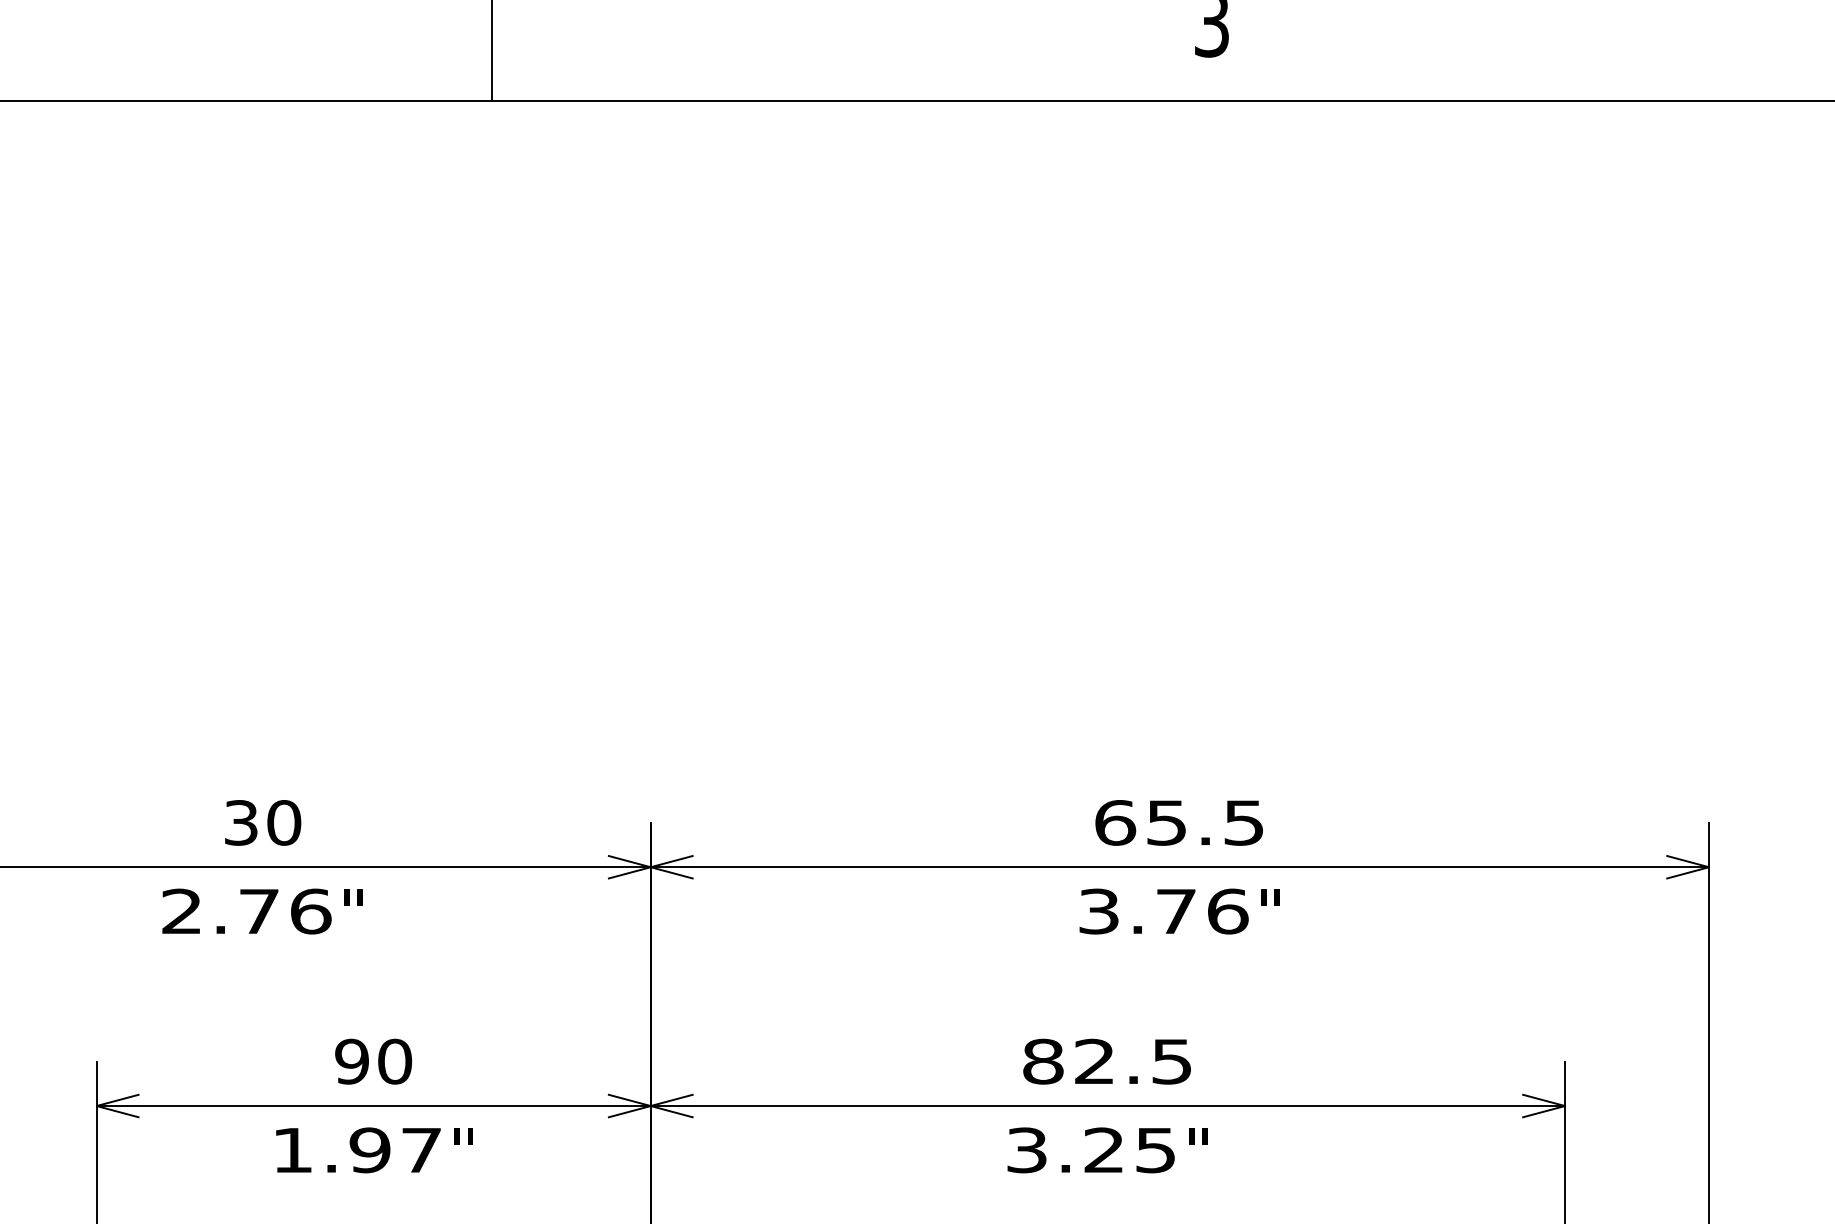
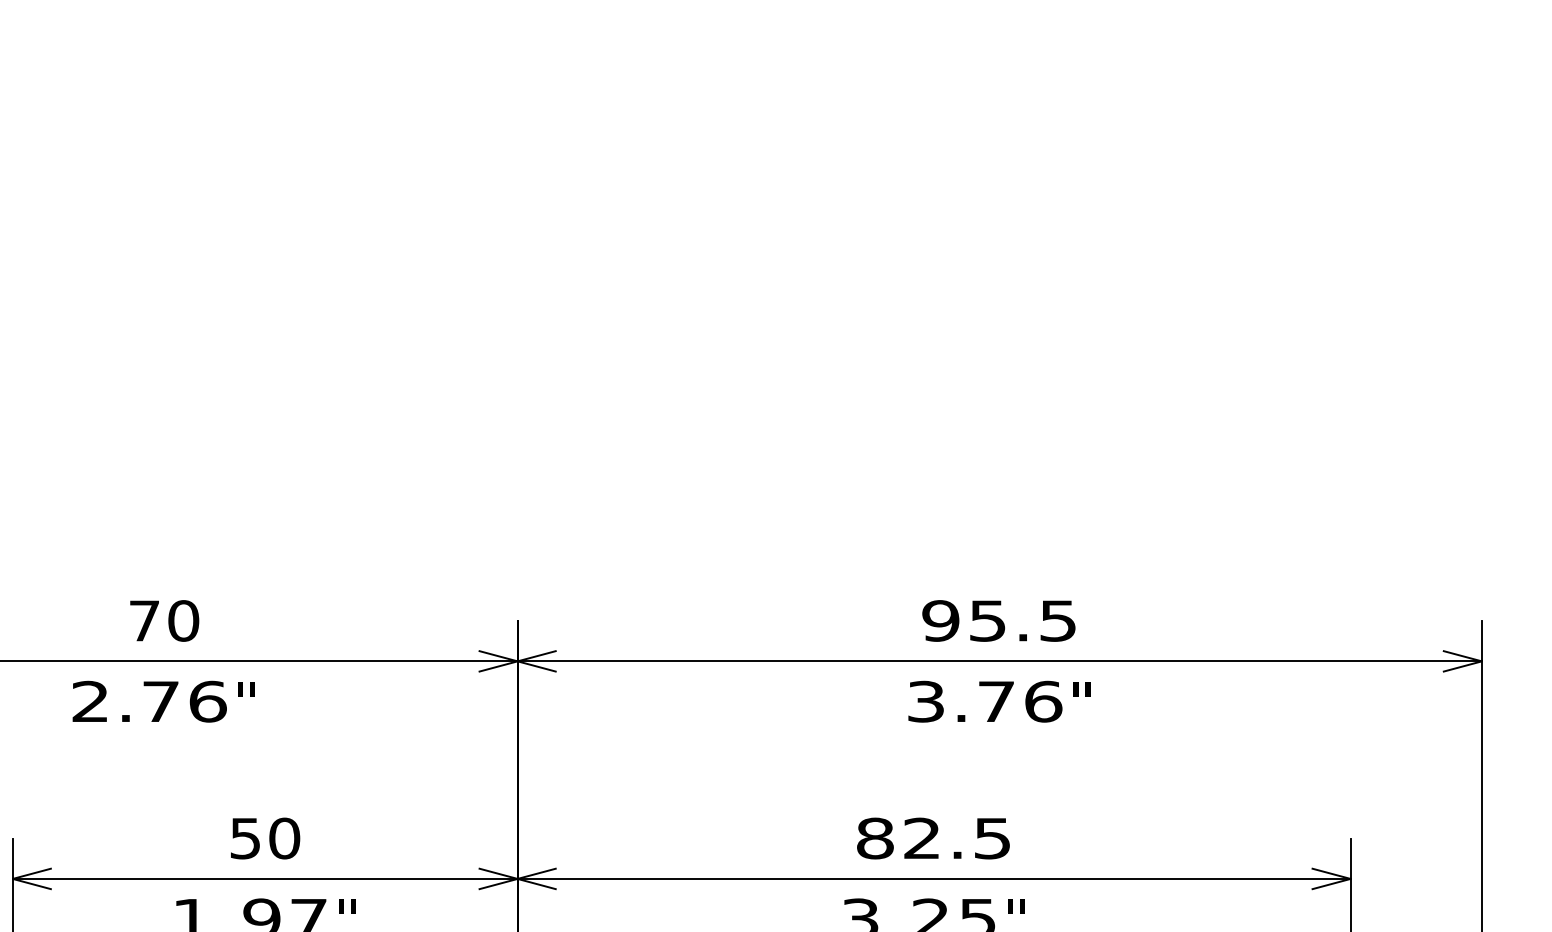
text: (241, 822) -> (144, 620), 30 -> 70
text: (1115, 822) -> (941, 620), 65.5 -> 95.5
text: (351, 1061) -> (245, 838), 90 -> 50

